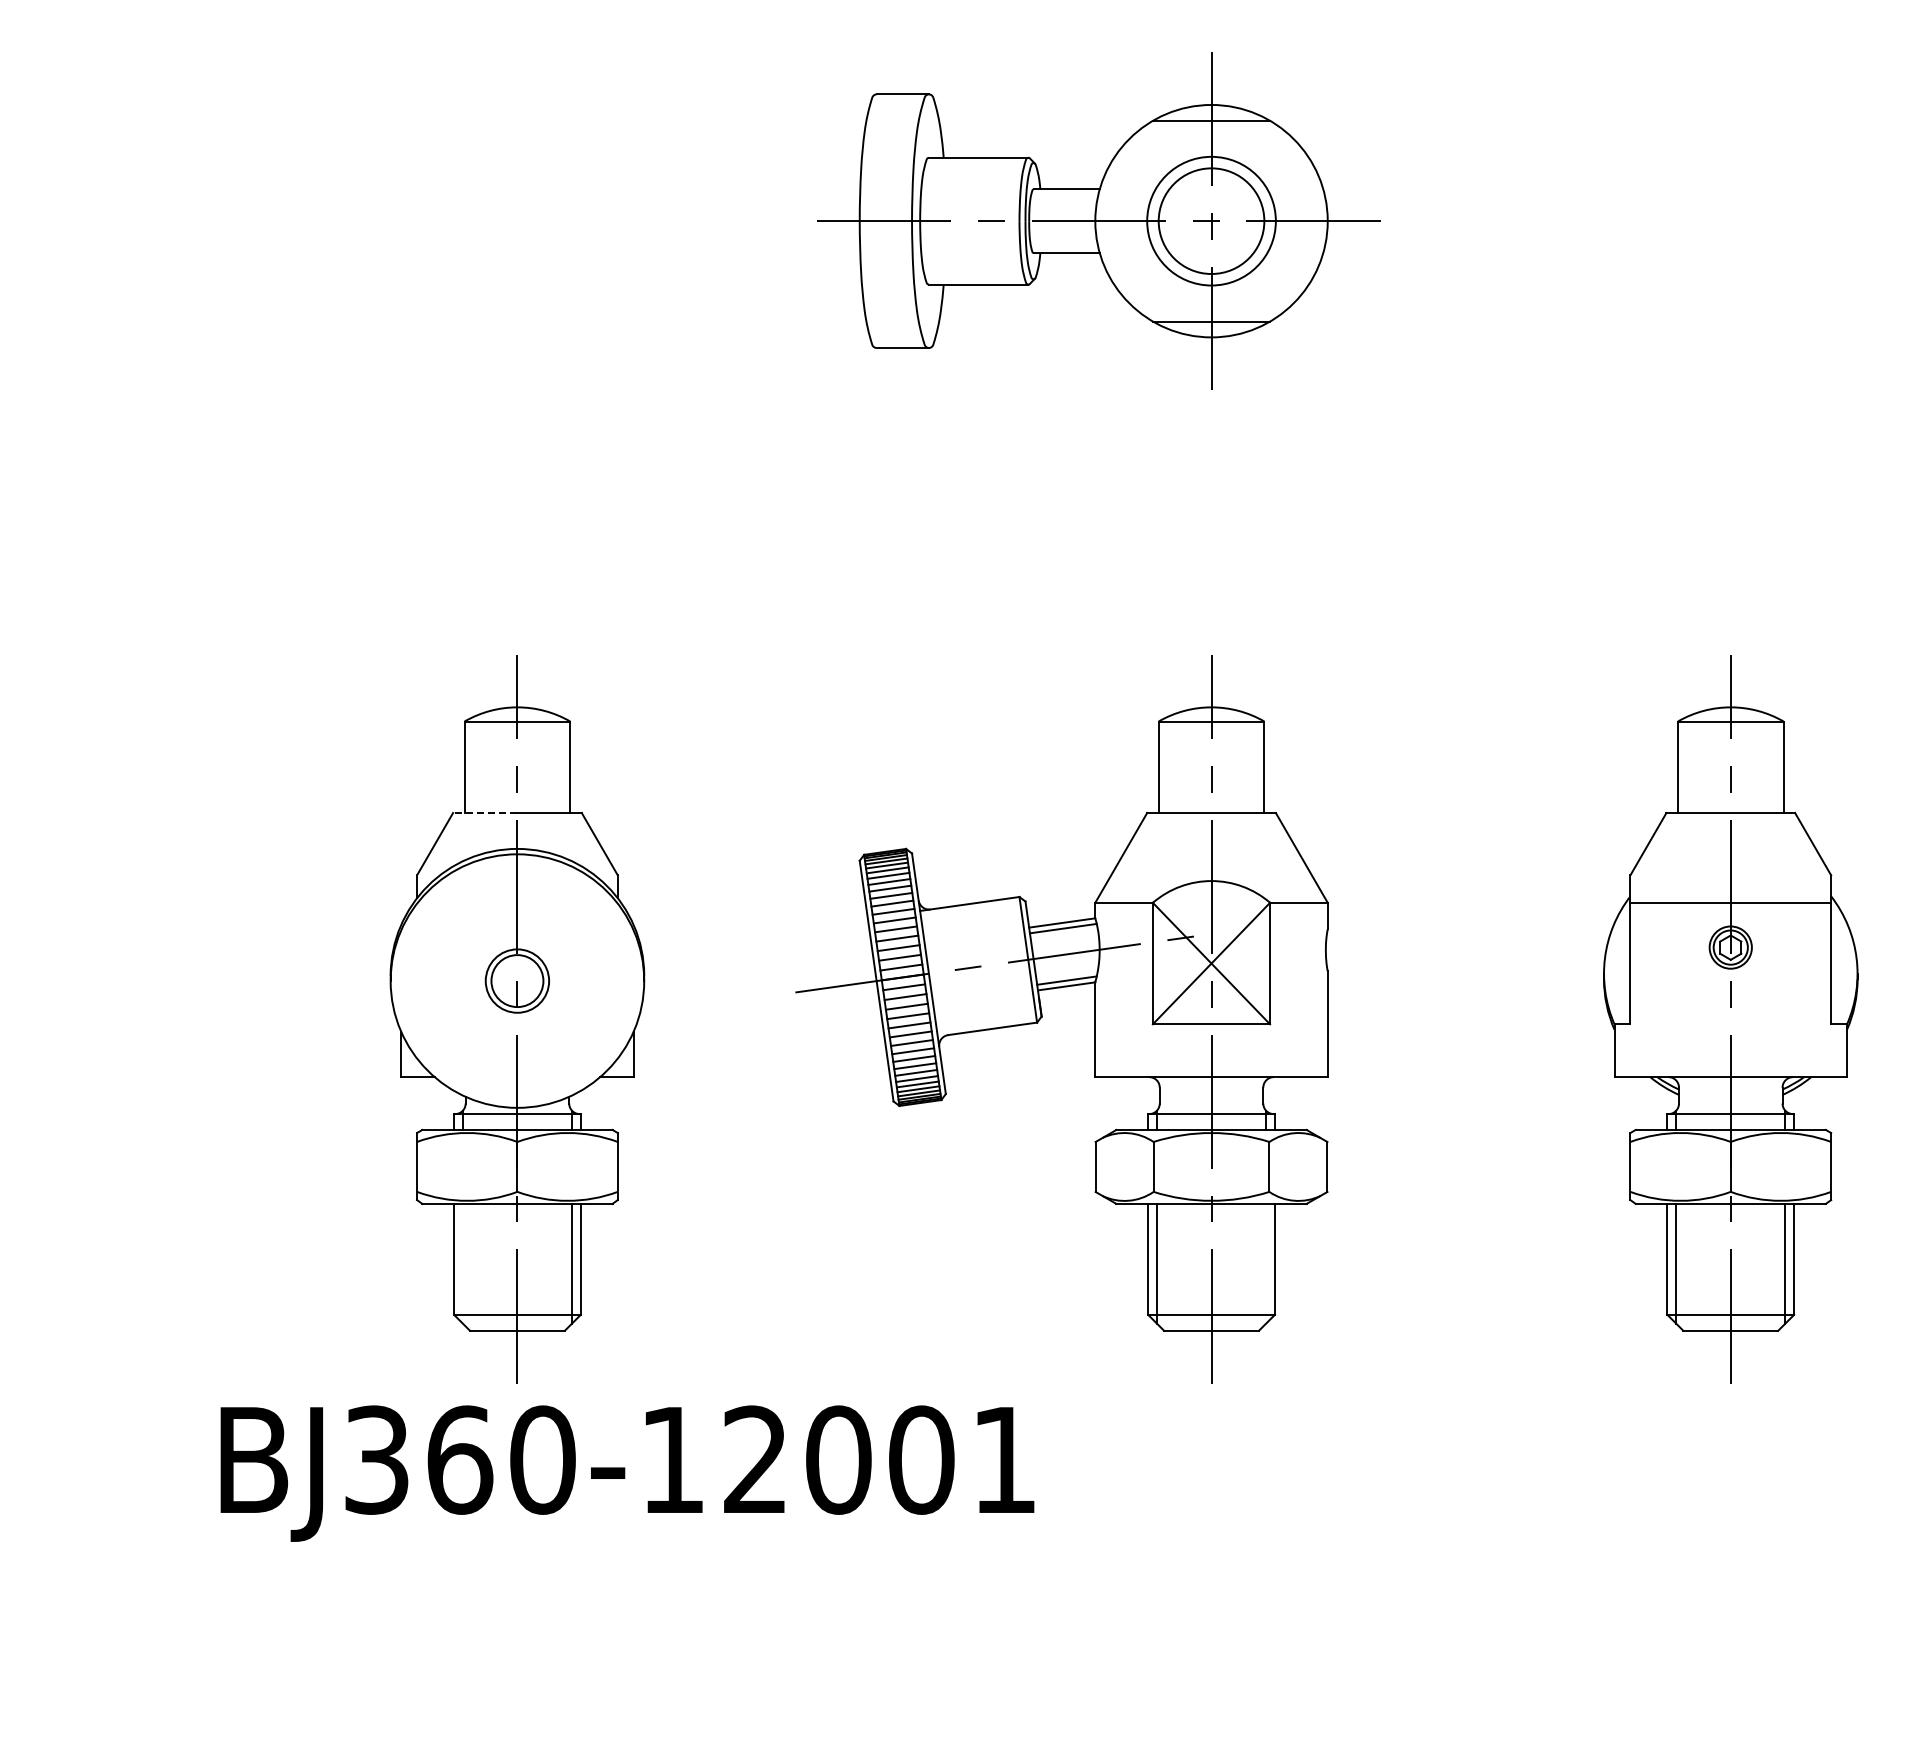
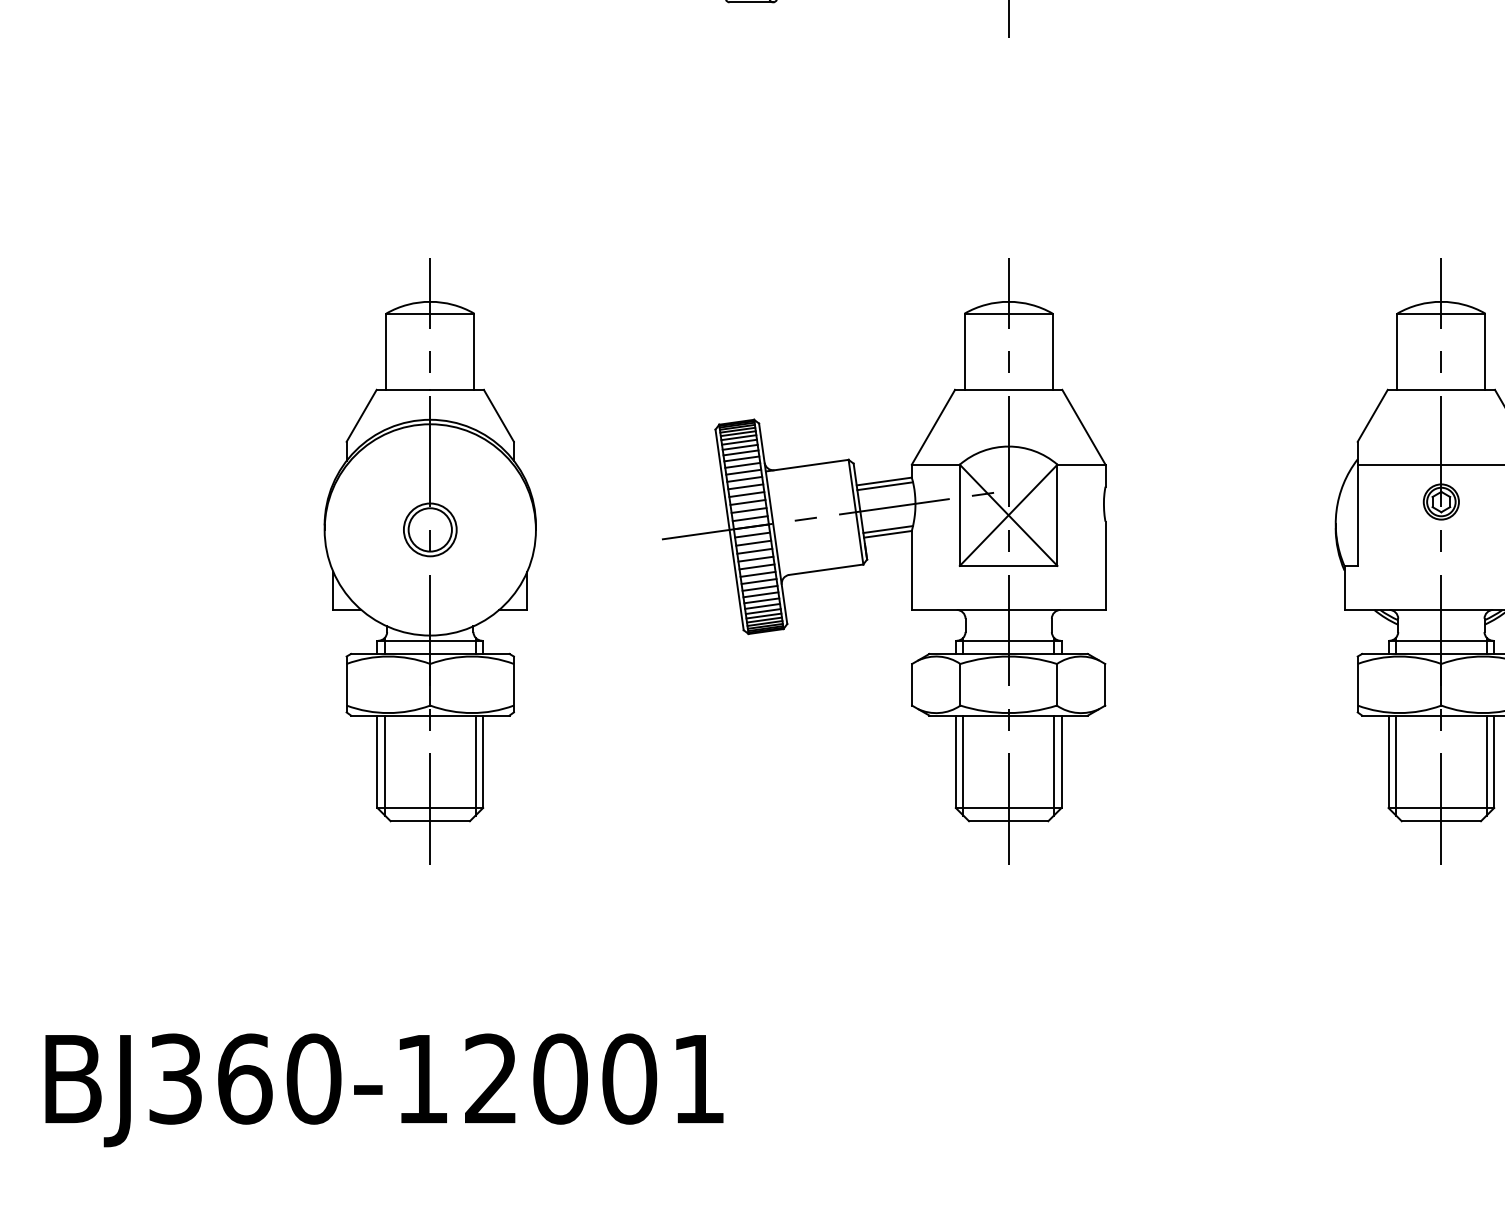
line: (484, 813) -> (402, 390), dashed -> solid
line: (463, 1263) -> (385, 765), added
line: (1265, 1263) -> (1053, 765), added
text: (627, 1473) -> (384, 1090), moved

